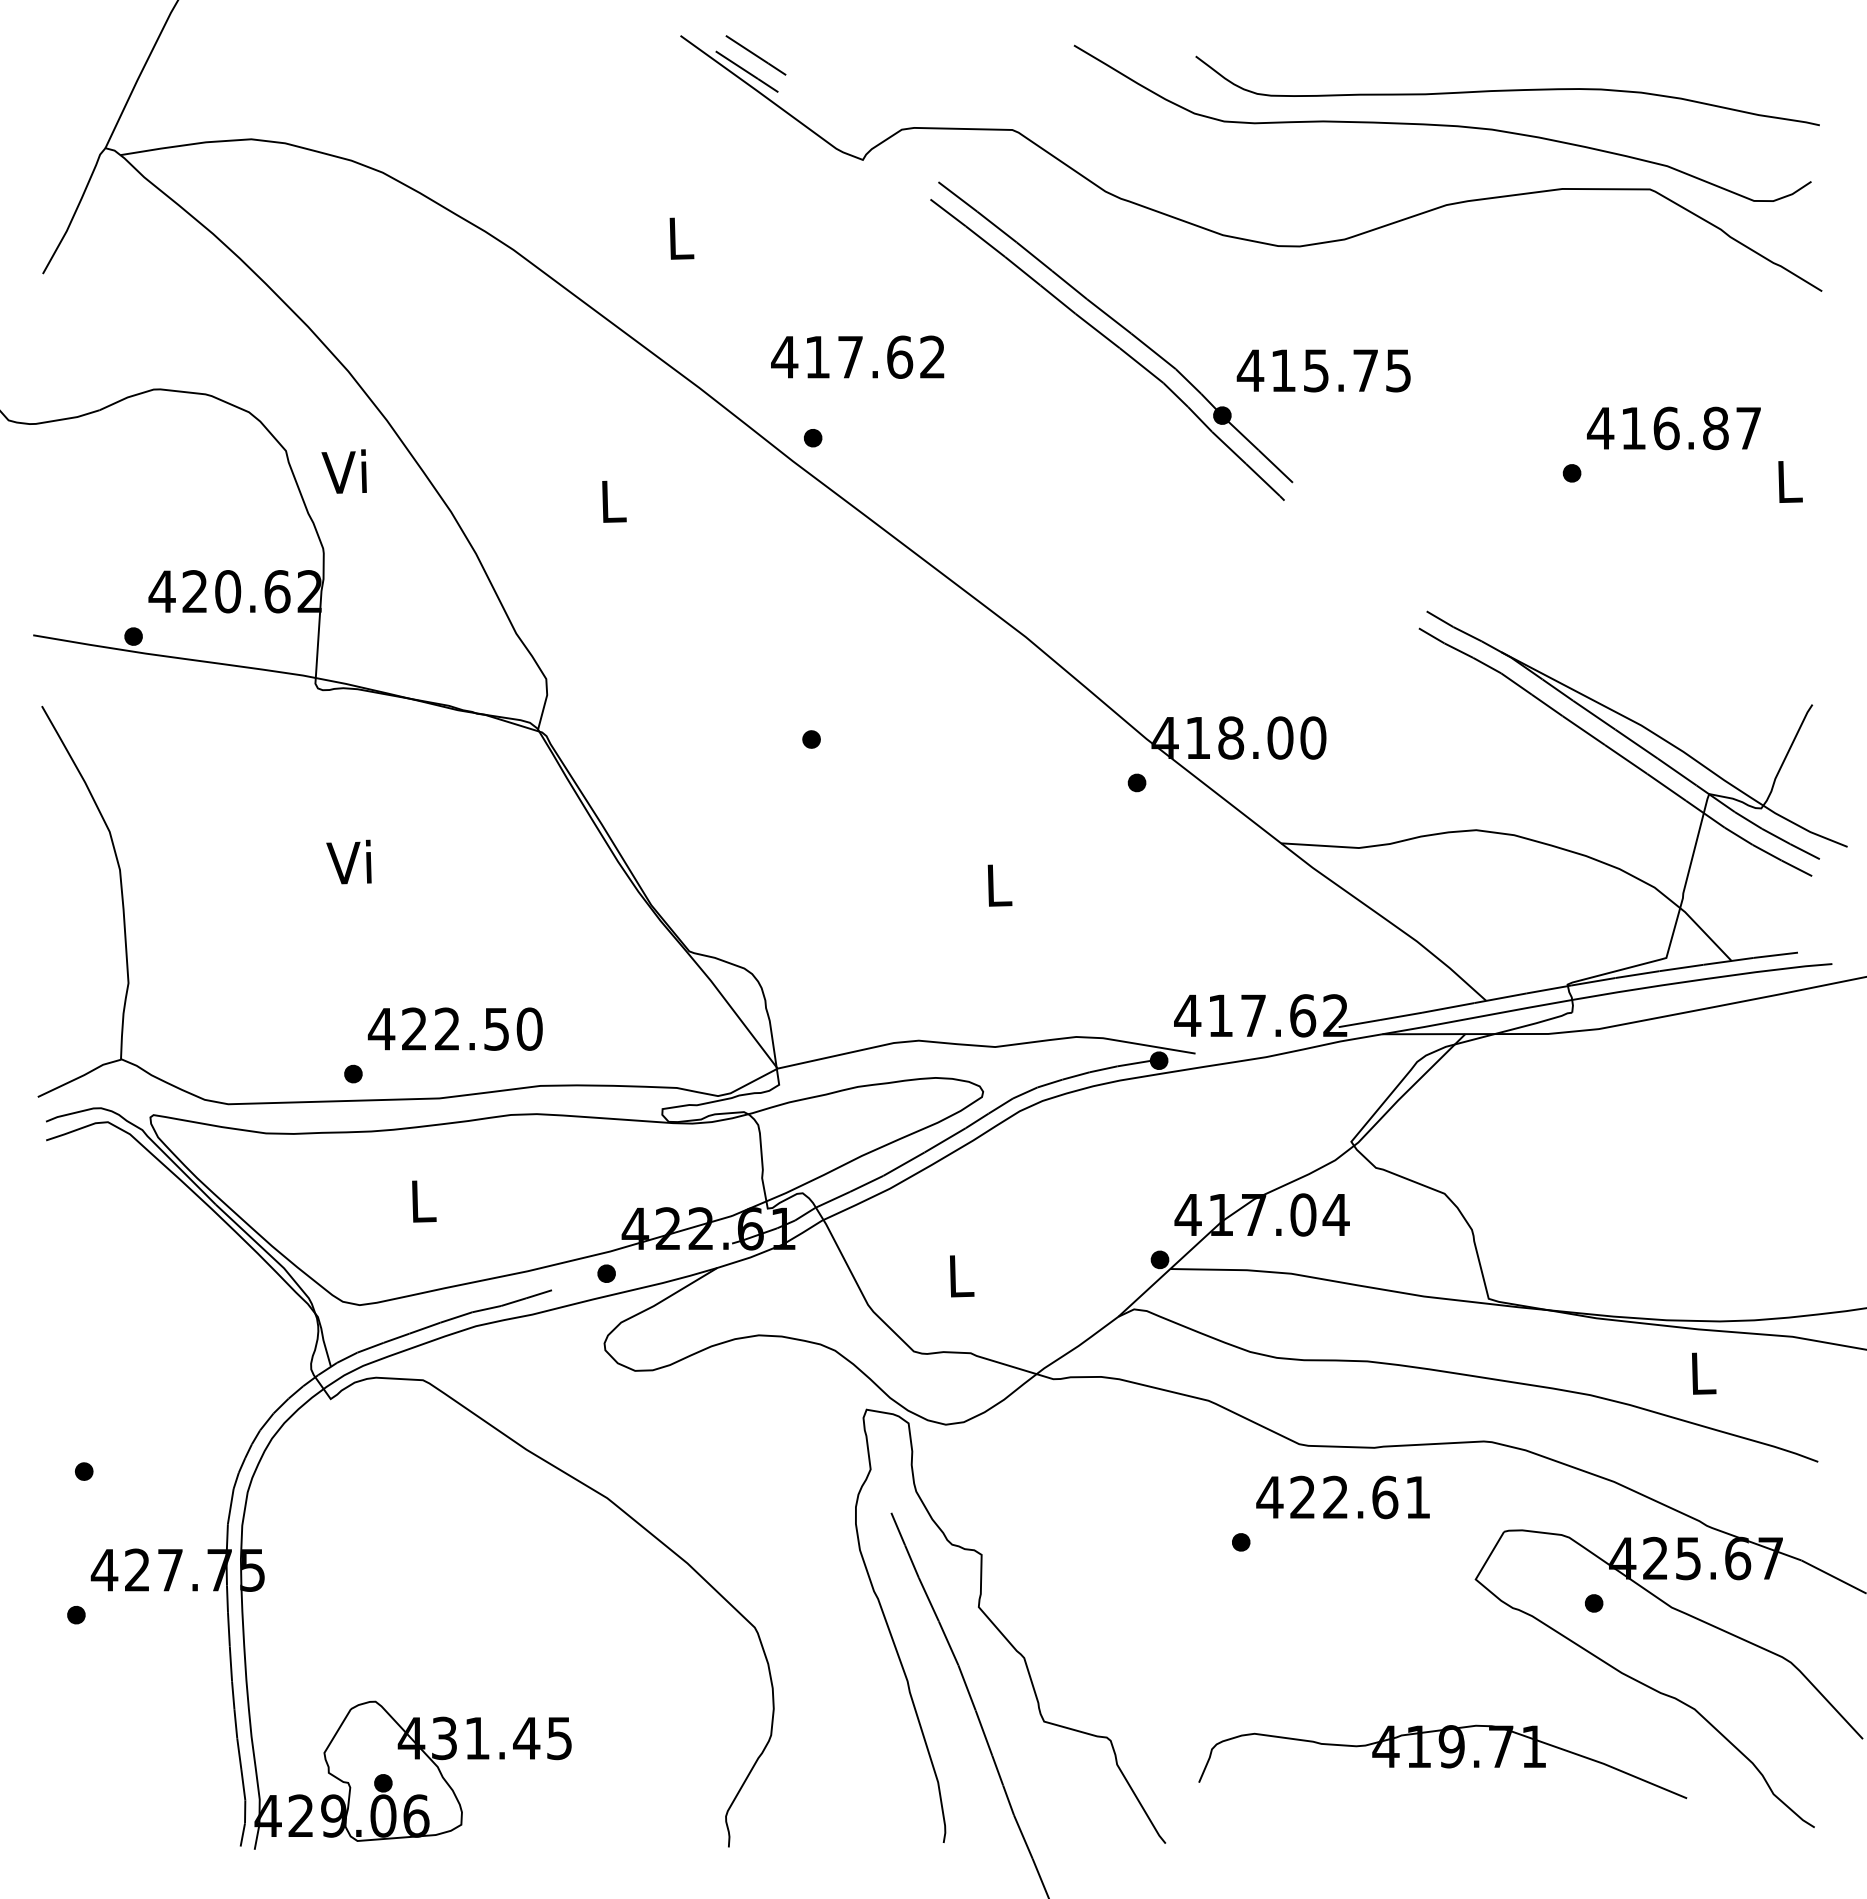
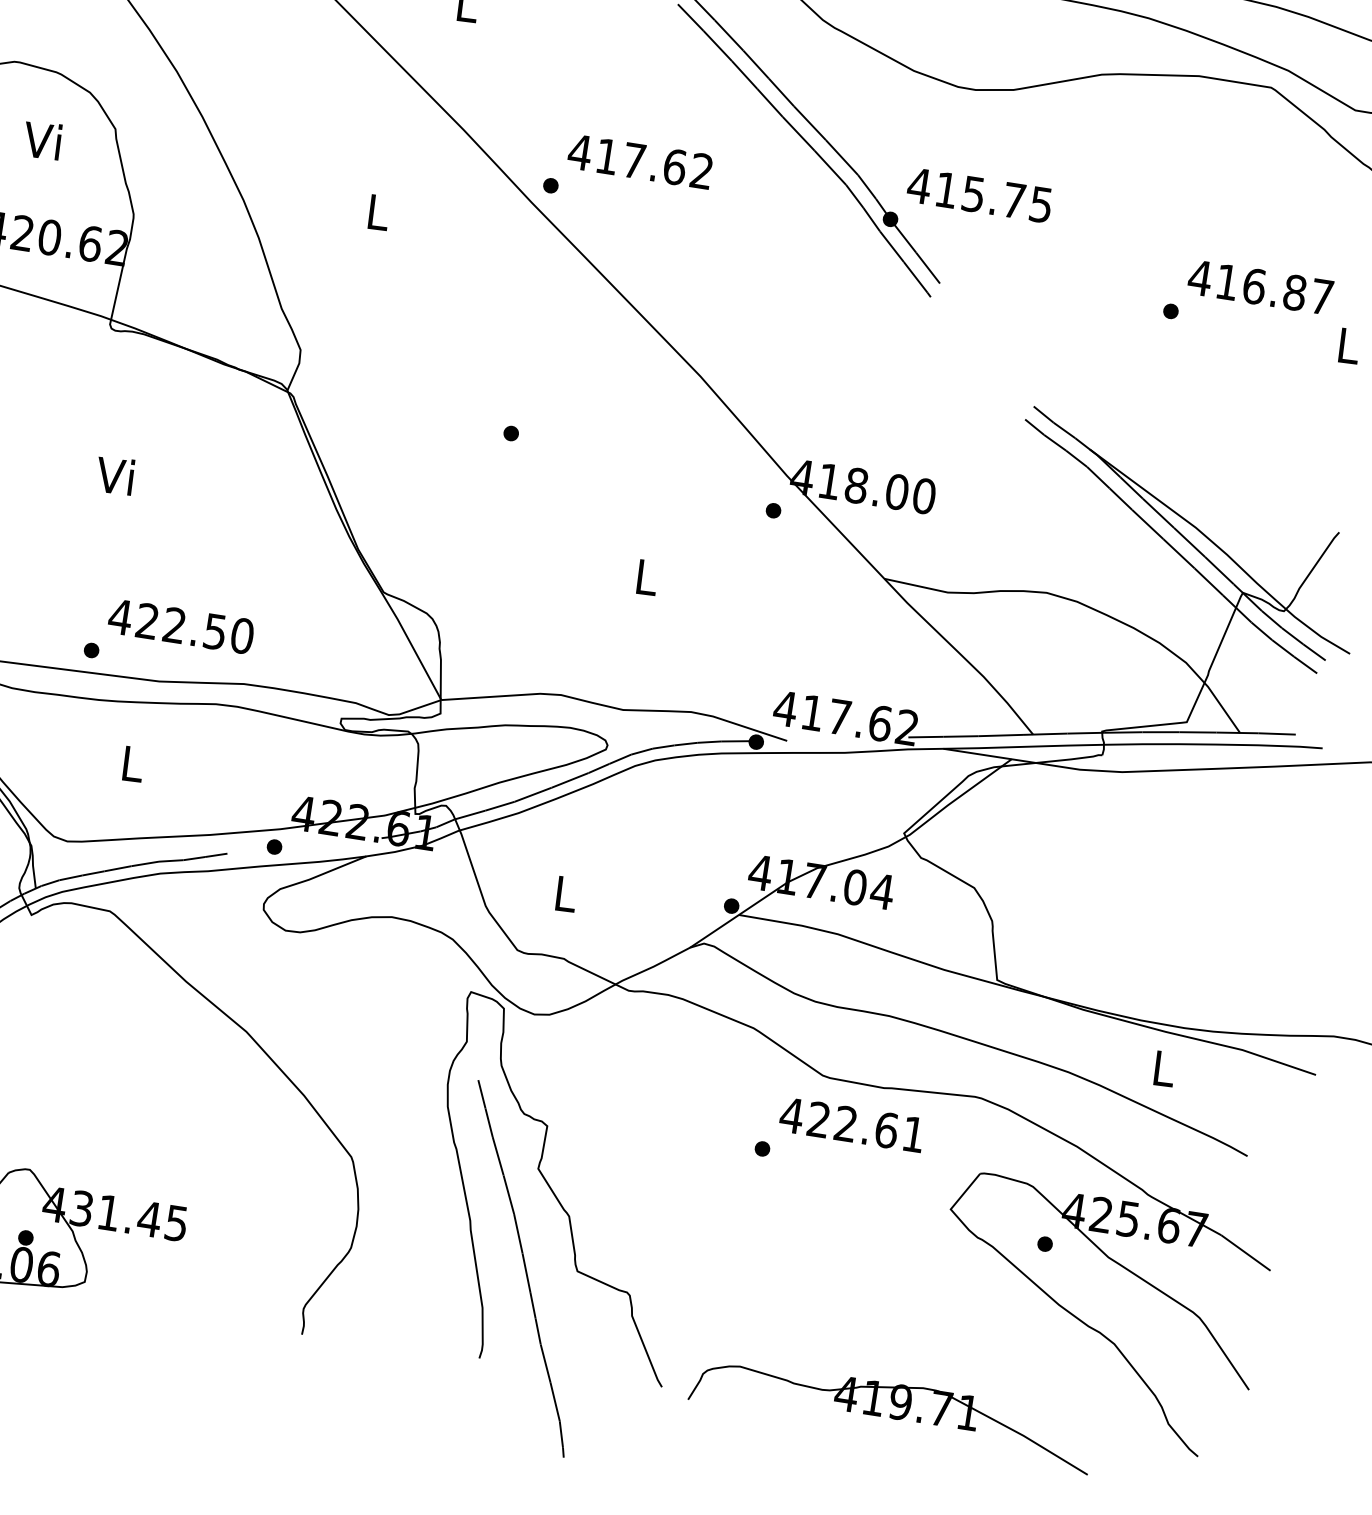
text: (857, 356) -> (640, 161), moved
text: (343, 471) -> (41, 140), moved
part: (1442, 1761) -> (891, 1413), moved

